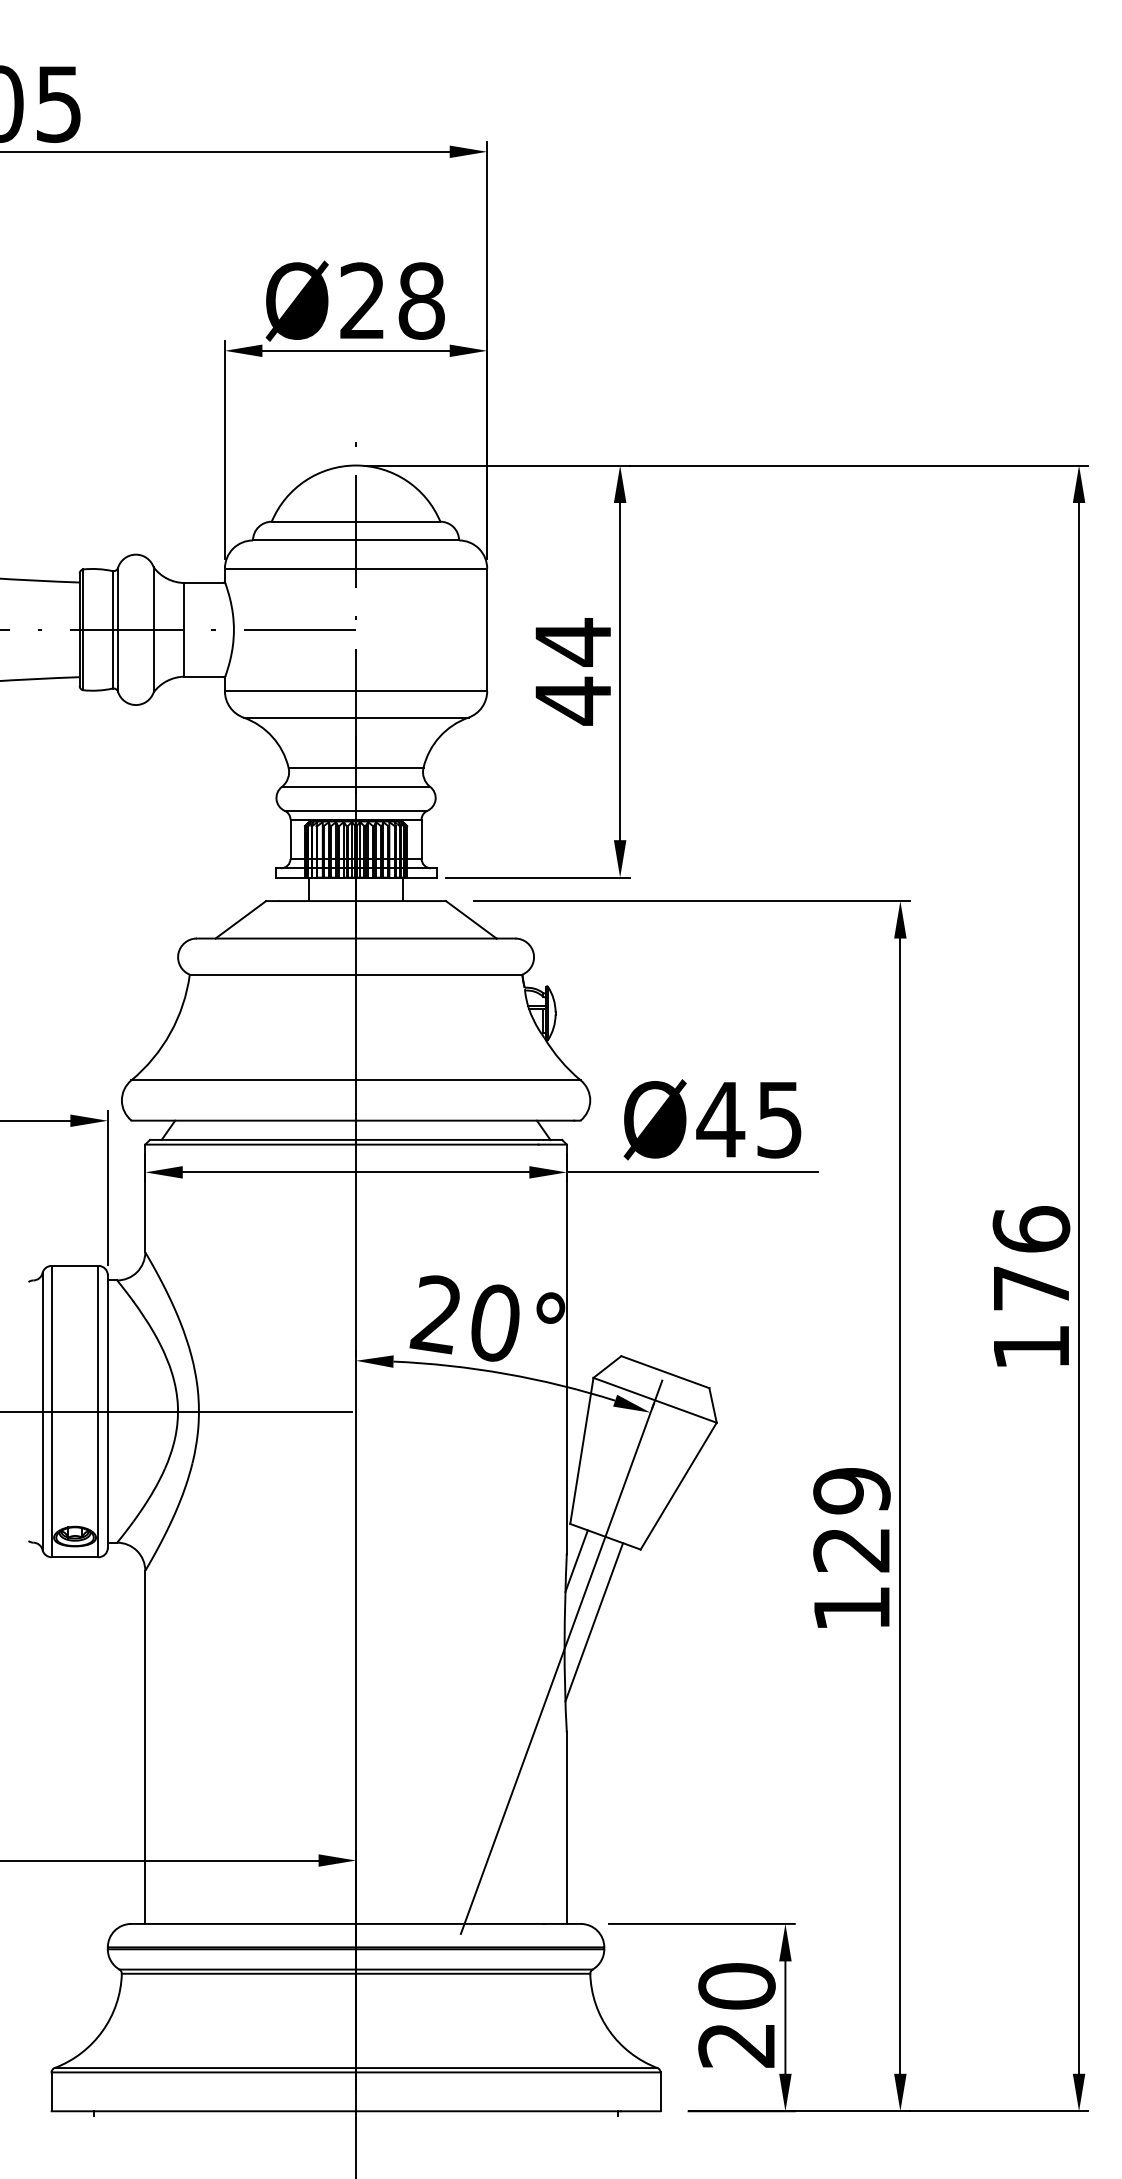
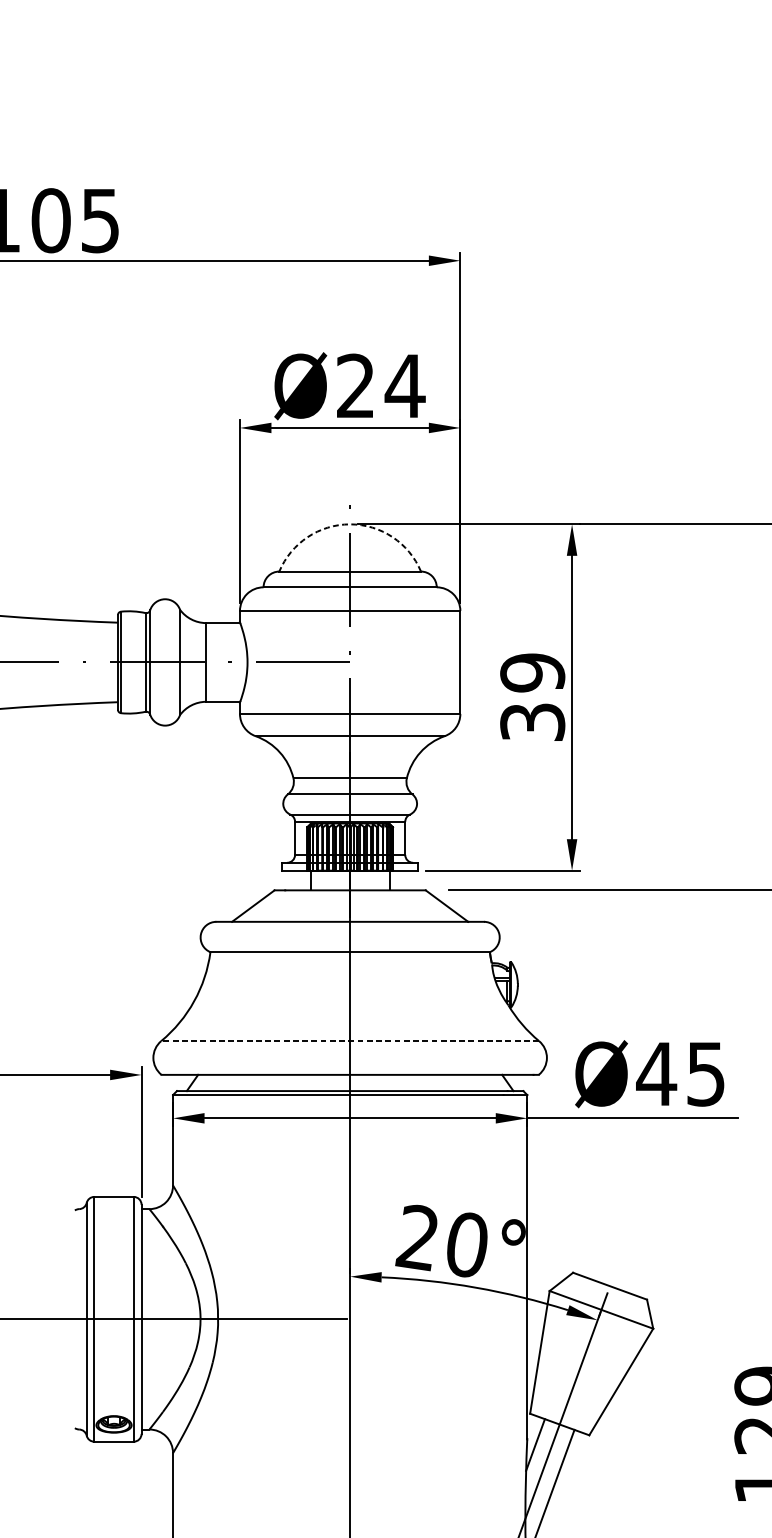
text: (421, 300) -> (405, 385), Ø28 -> Ø24
arc: (356, 465) -> (350, 524), solid -> dashed
text: (573, 671) -> (532, 697), 44 -> 39
line: (356, 1080) -> (350, 1041), solid -> dashed

